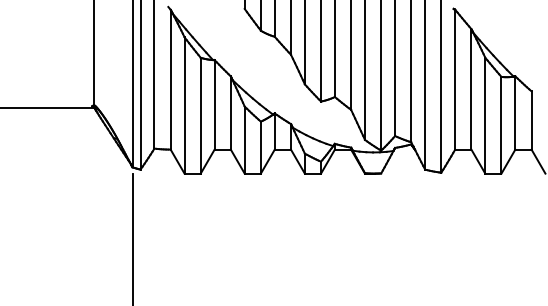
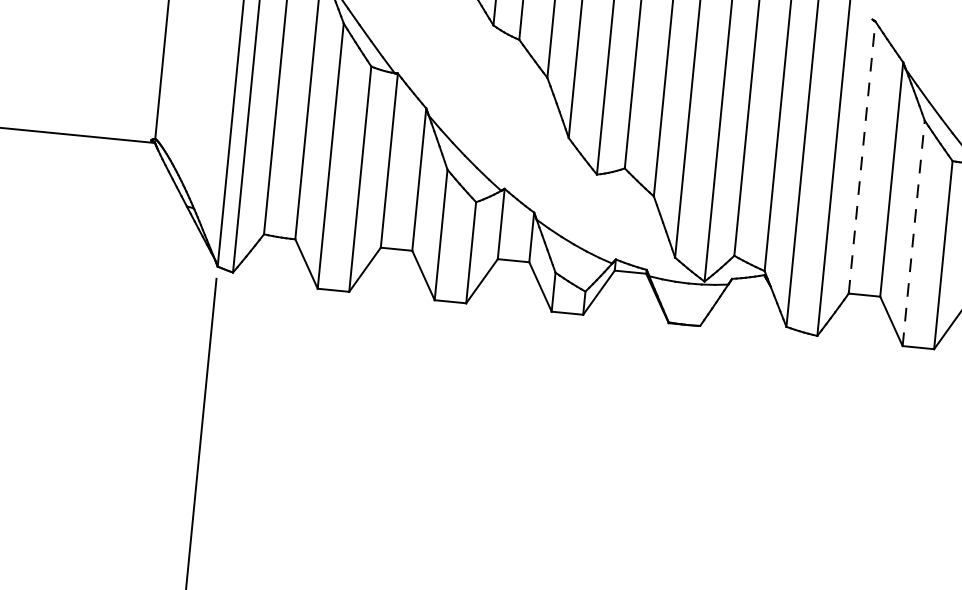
line: (455, 79) -> (862, 157), solid -> dashed
line: (485, 115) -> (914, 233), solid -> dashed

